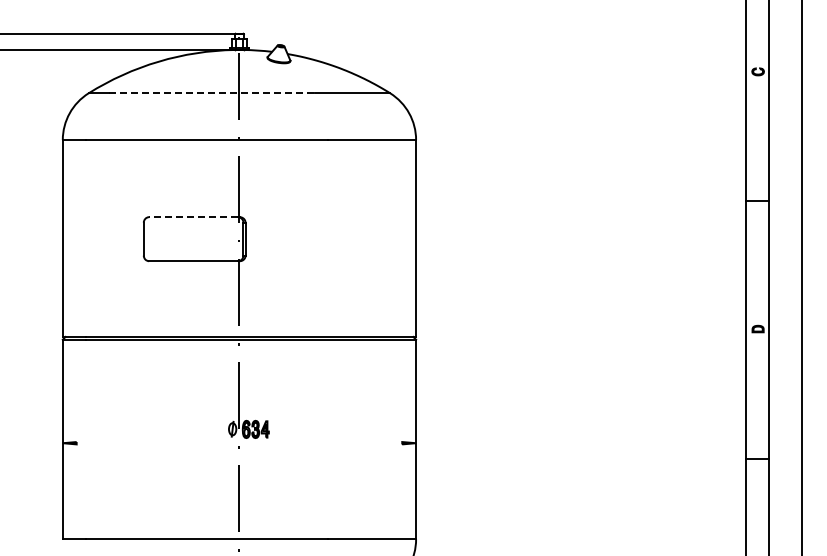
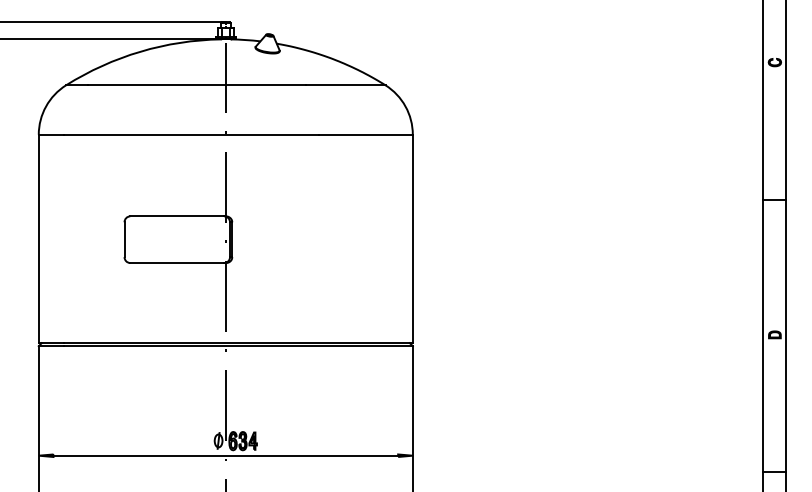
line: (212, 93) -> (197, 85), dashed -> solid
line: (193, 217) -> (177, 216), dashed -> solid
line: (239, 443) -> (225, 456), added

